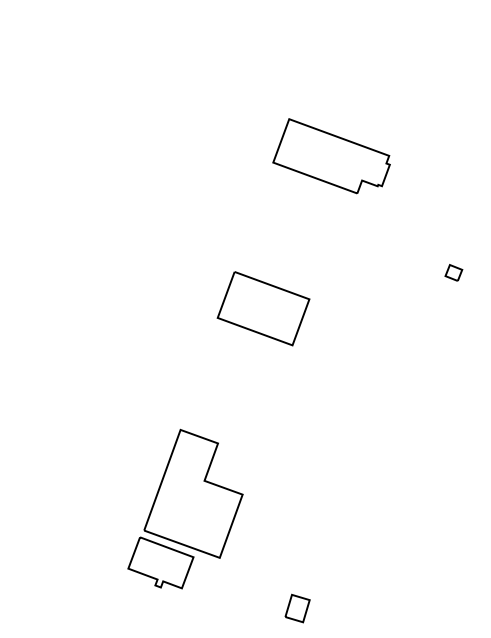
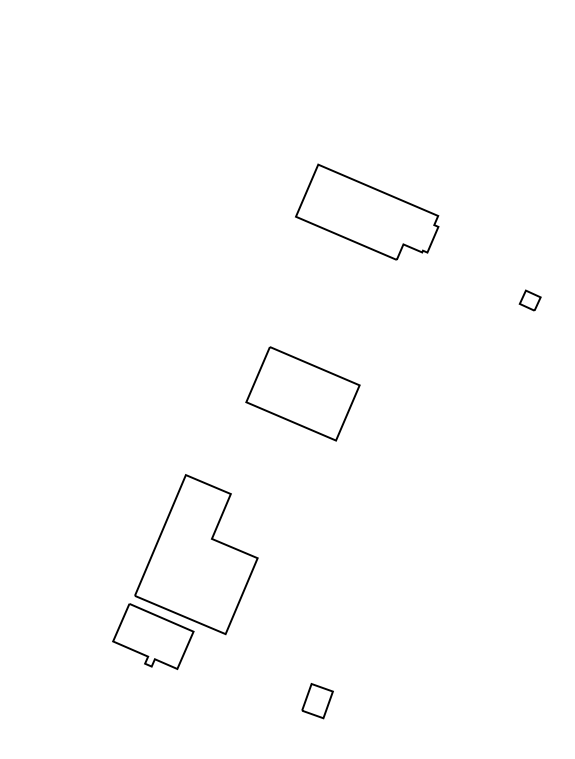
part: (331, 156) -> (367, 213), moved
part: (263, 308) -> (302, 393), moved

